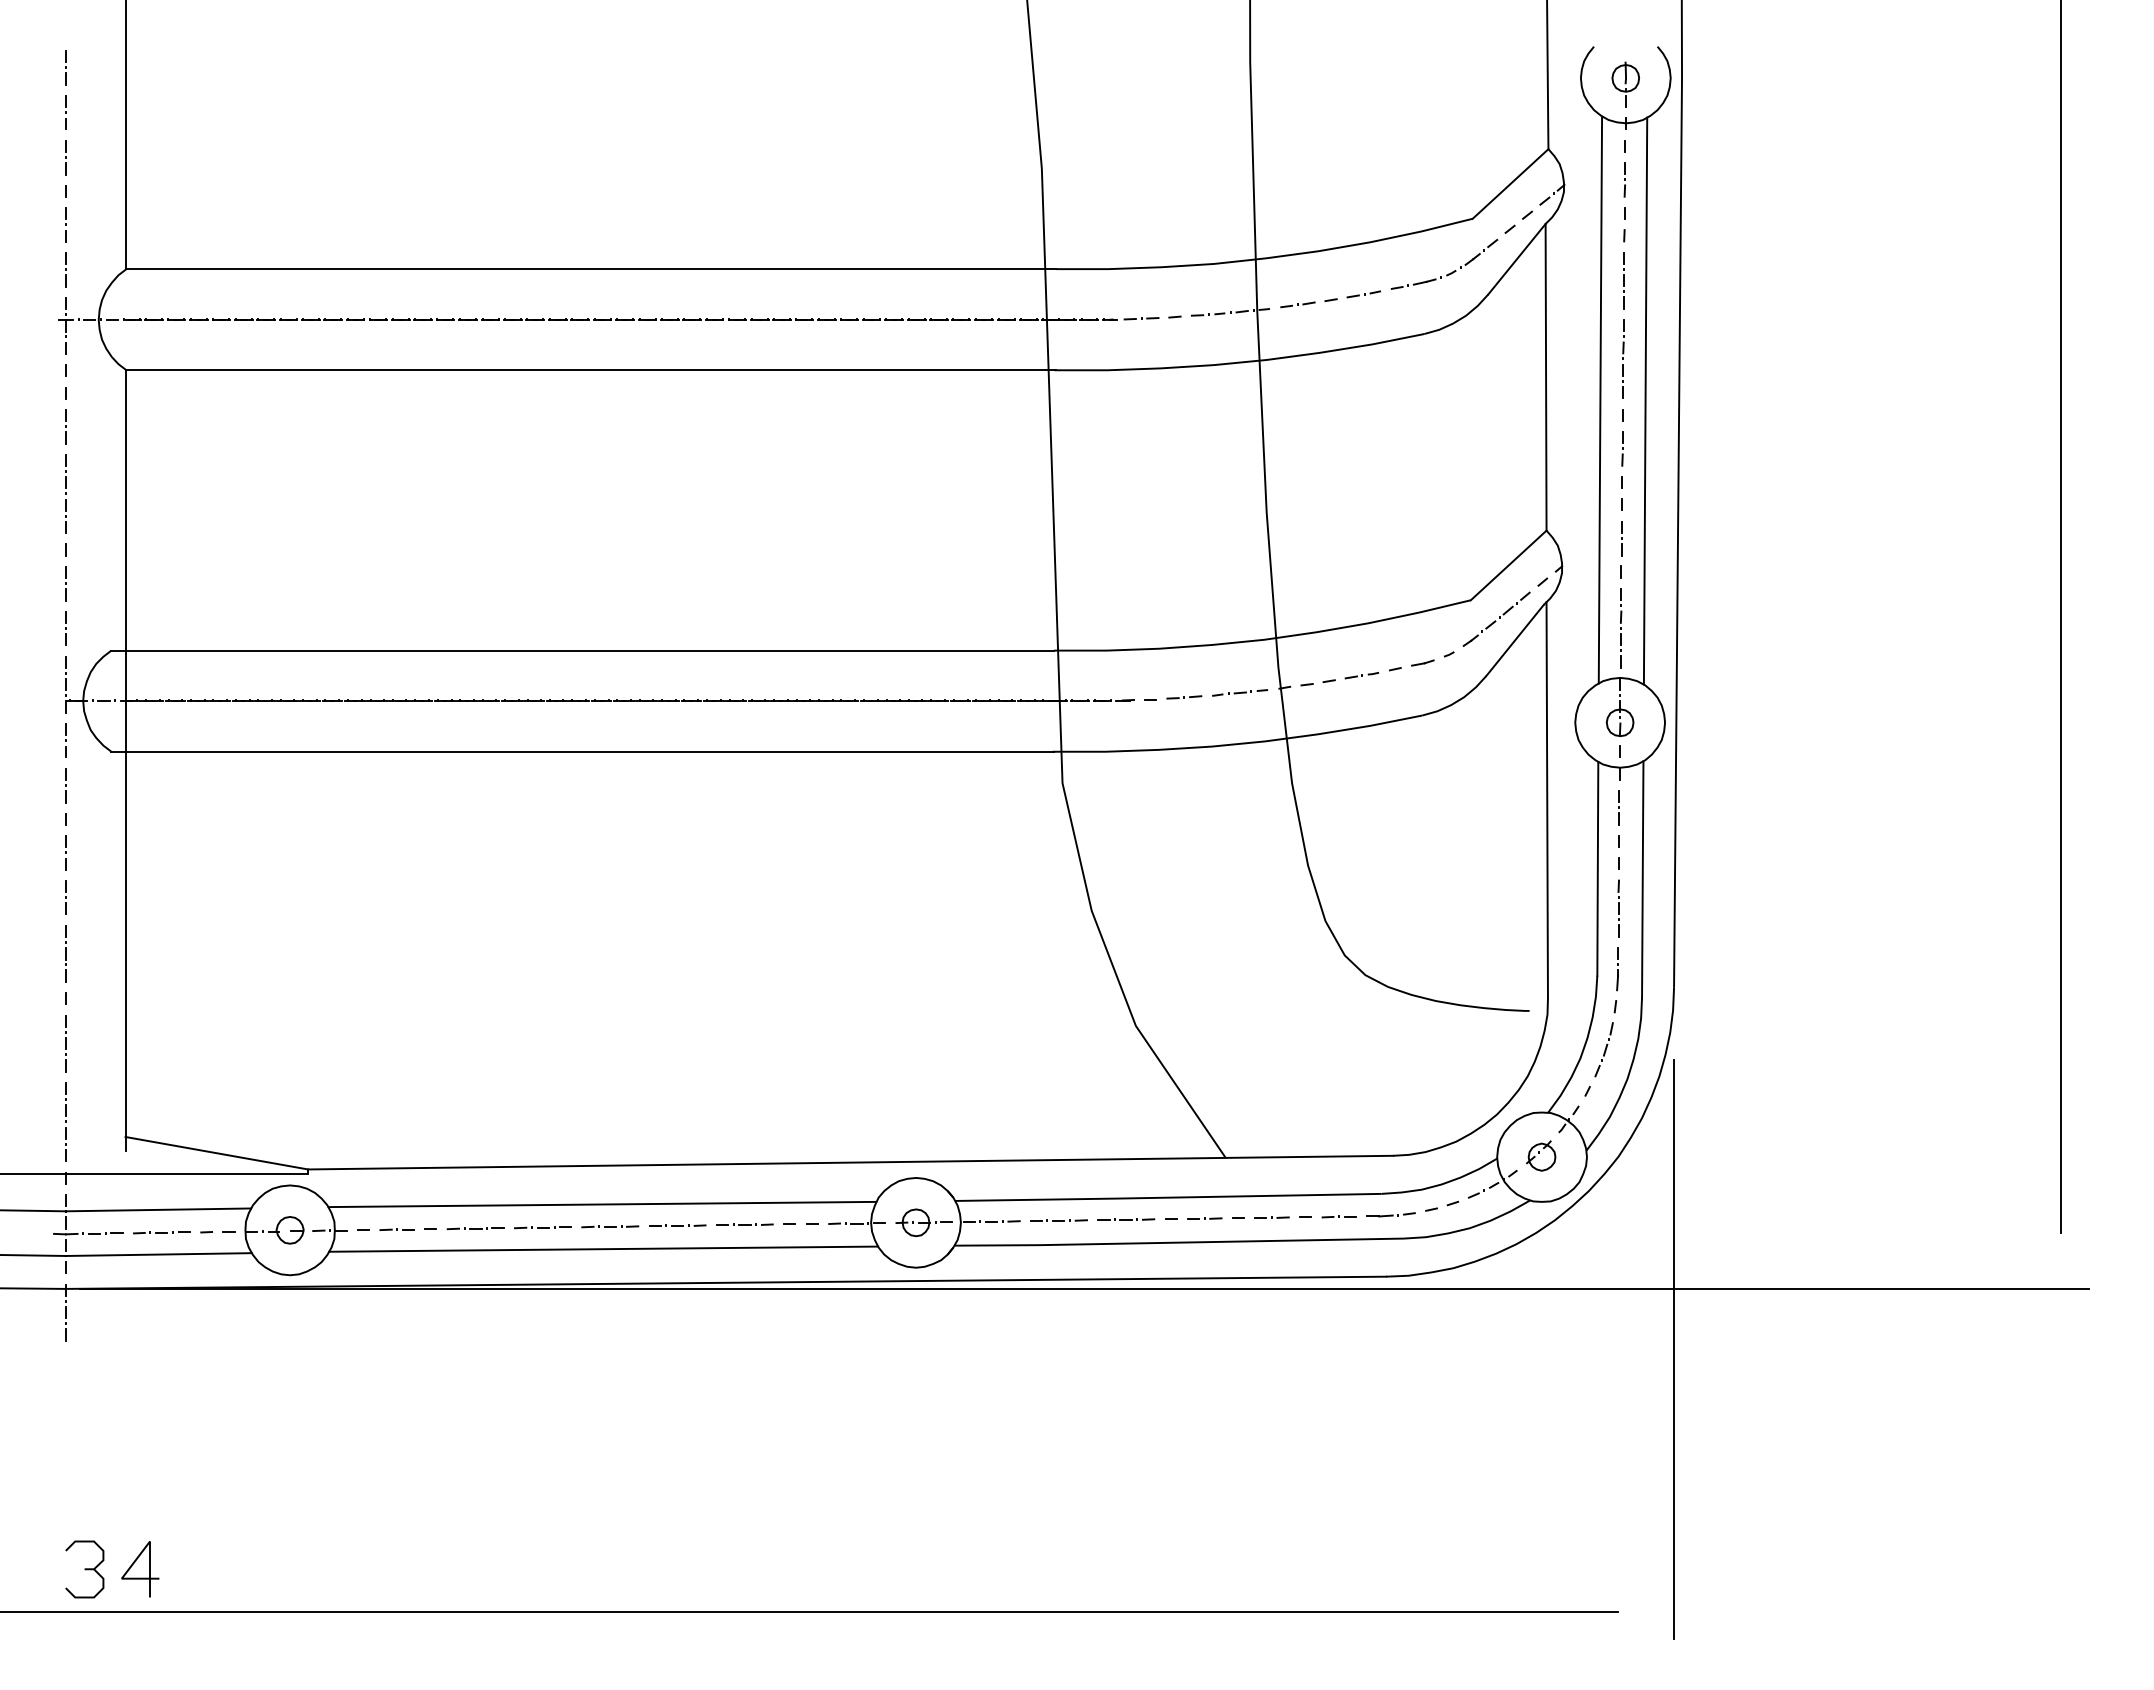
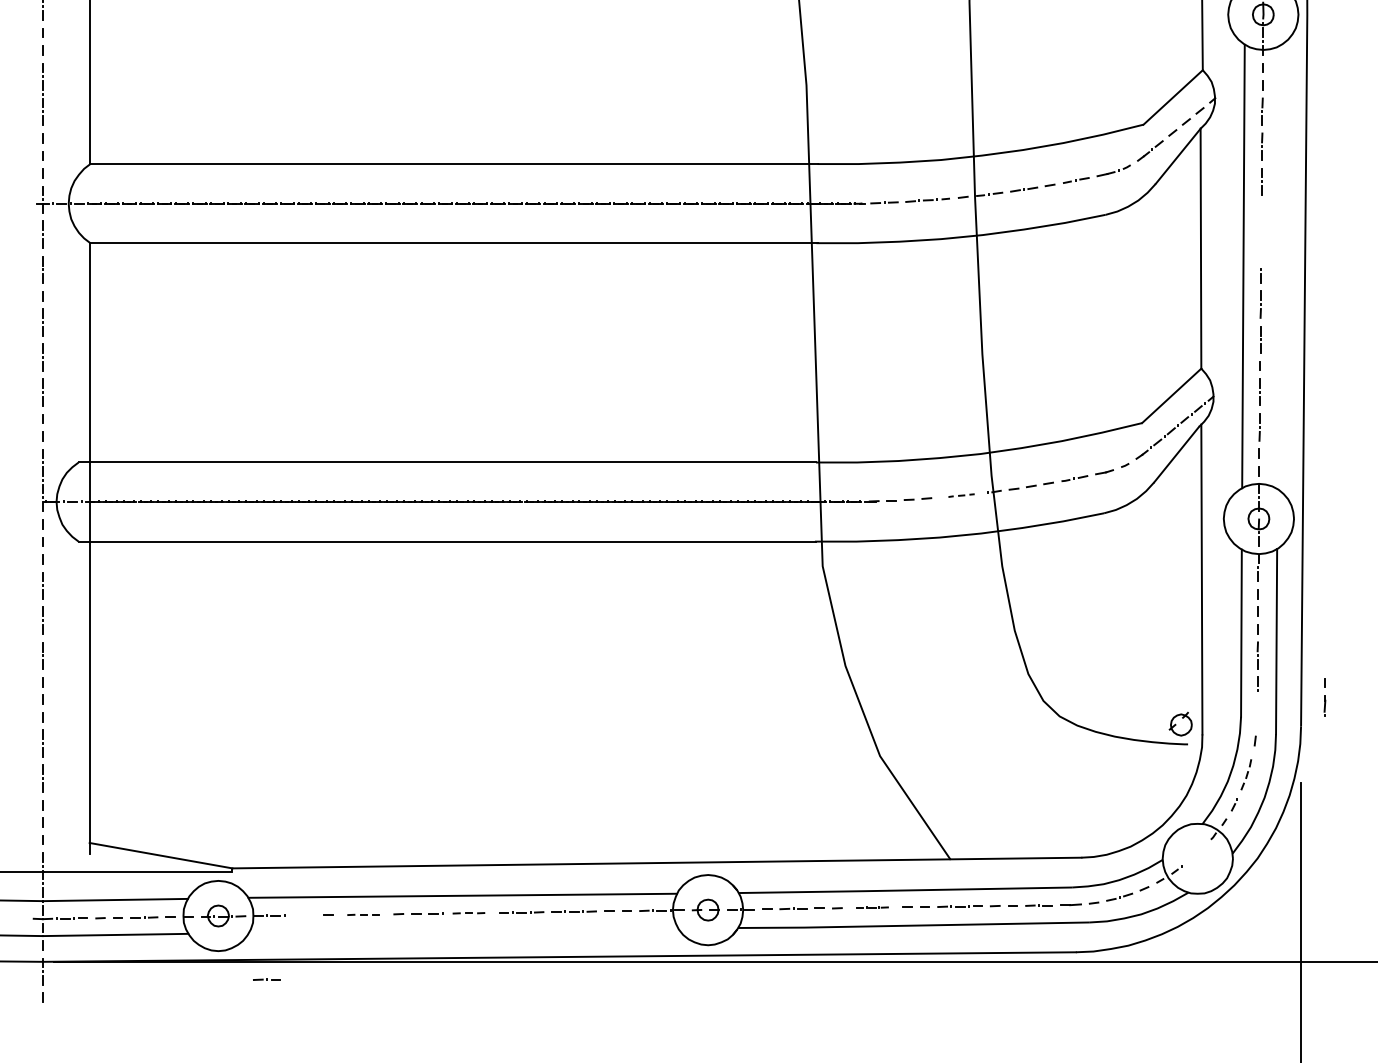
part: (1623, 358) -> (1261, 233), removed
line: (1645, 400) -> (1278, 266), removed
part: (1239, 692) -> (961, 495), size x0.6
line: (1617, 969) -> (1324, 695), moved
part: (1603, 1049) -> (1245, 774), size x0.7
part: (1541, 1155) -> (1180, 723), moved
part: (1126, 1219) -> (872, 907), size x0.7
part: (610, 1226) -> (469, 913), size x0.7
part: (475, 1228) -> (363, 914), size x0.7
part: (396, 1229) -> (266, 979), moved
line: (603, 1248) -> (463, 930), removed

